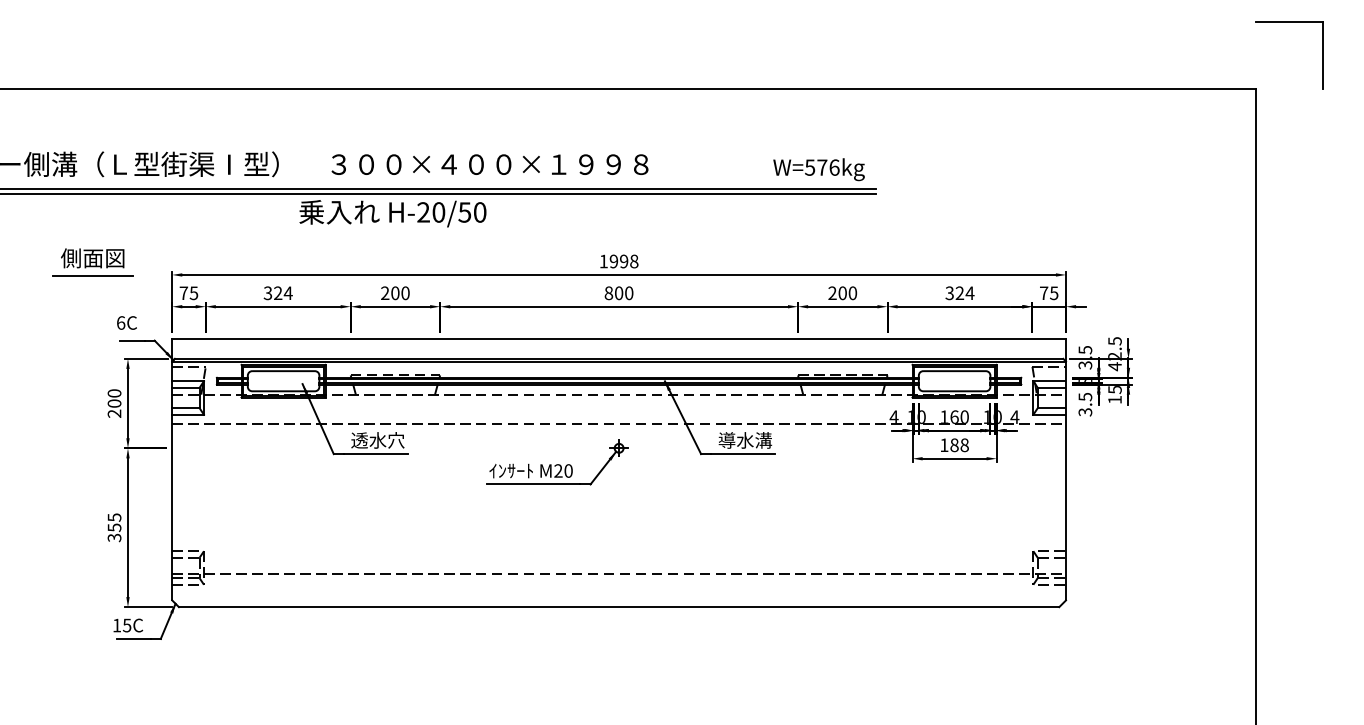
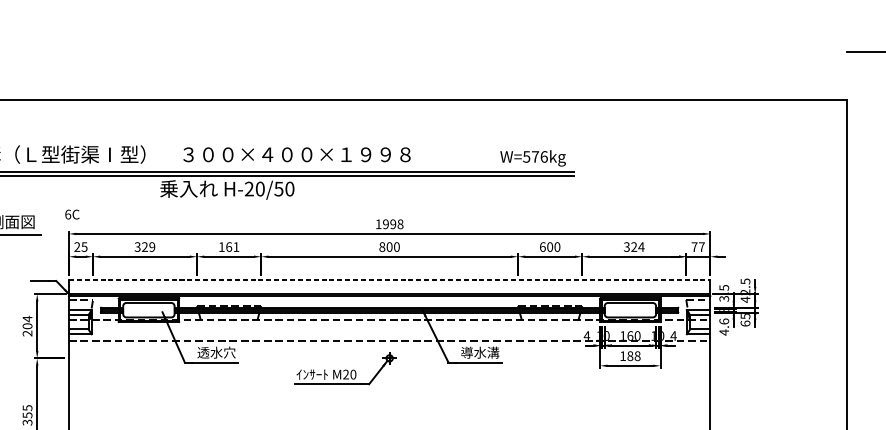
text: (183, 292) -> (77, 246), 75 -> 25
text: (287, 293) -> (151, 247), 324 -> 329
text: (395, 293) -> (229, 247), 200 -> 161
text: (832, 293) -> (542, 247), 200 -> 600
text: (1054, 293) -> (702, 247), 75 -> 77
text: (126, 322) -> (72, 214), moved
line: (619, 338) -> (389, 279), solid -> dashed
text: (114, 393) -> (27, 319), 200 -> 204
text: (1114, 399) -> (745, 323), 15 -> 65
text: (1085, 404) -> (724, 326), 3.5 -> 4.6

